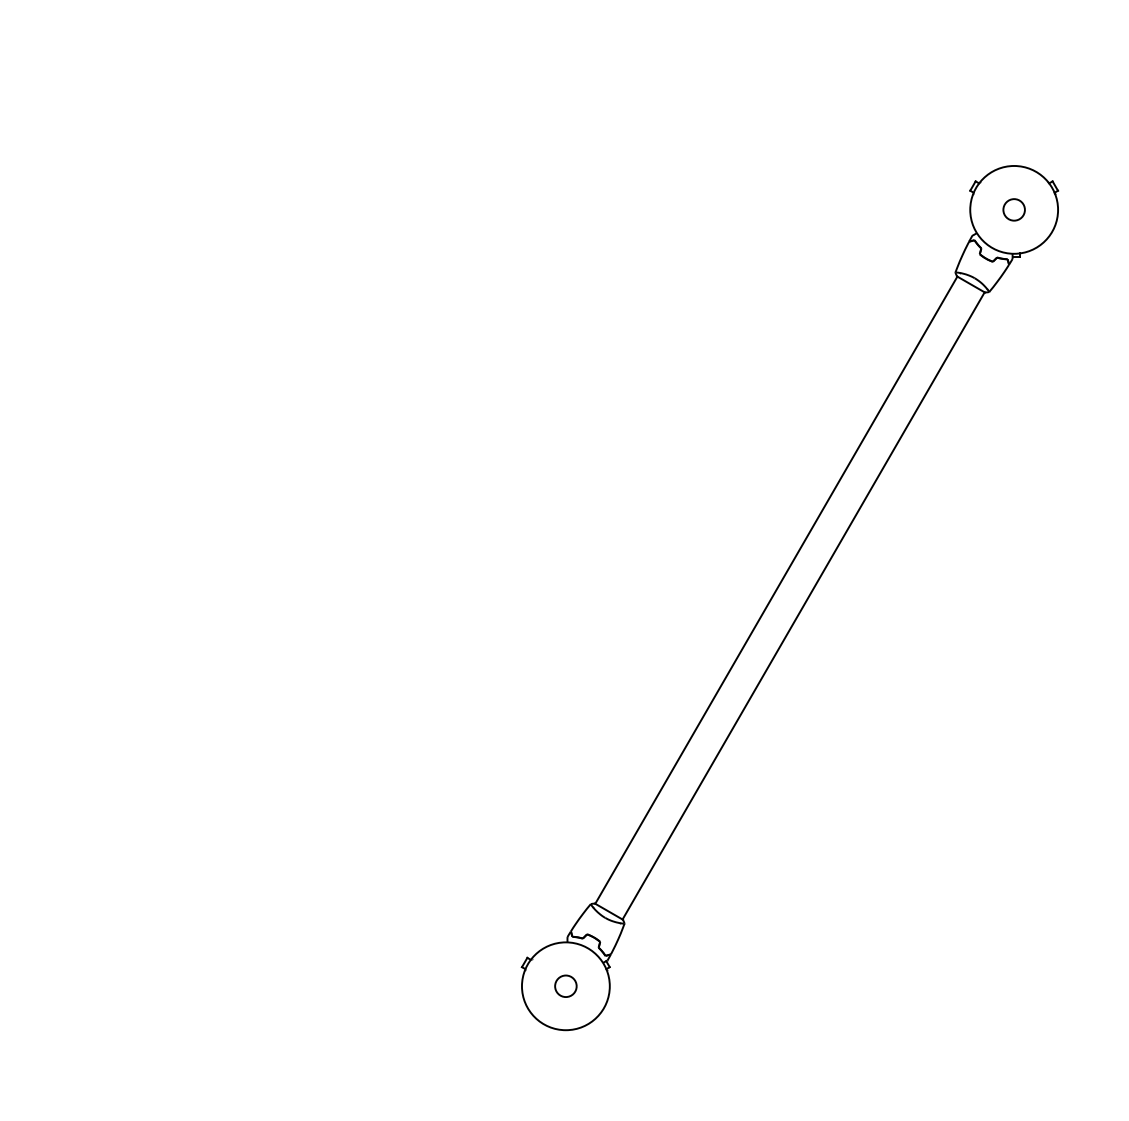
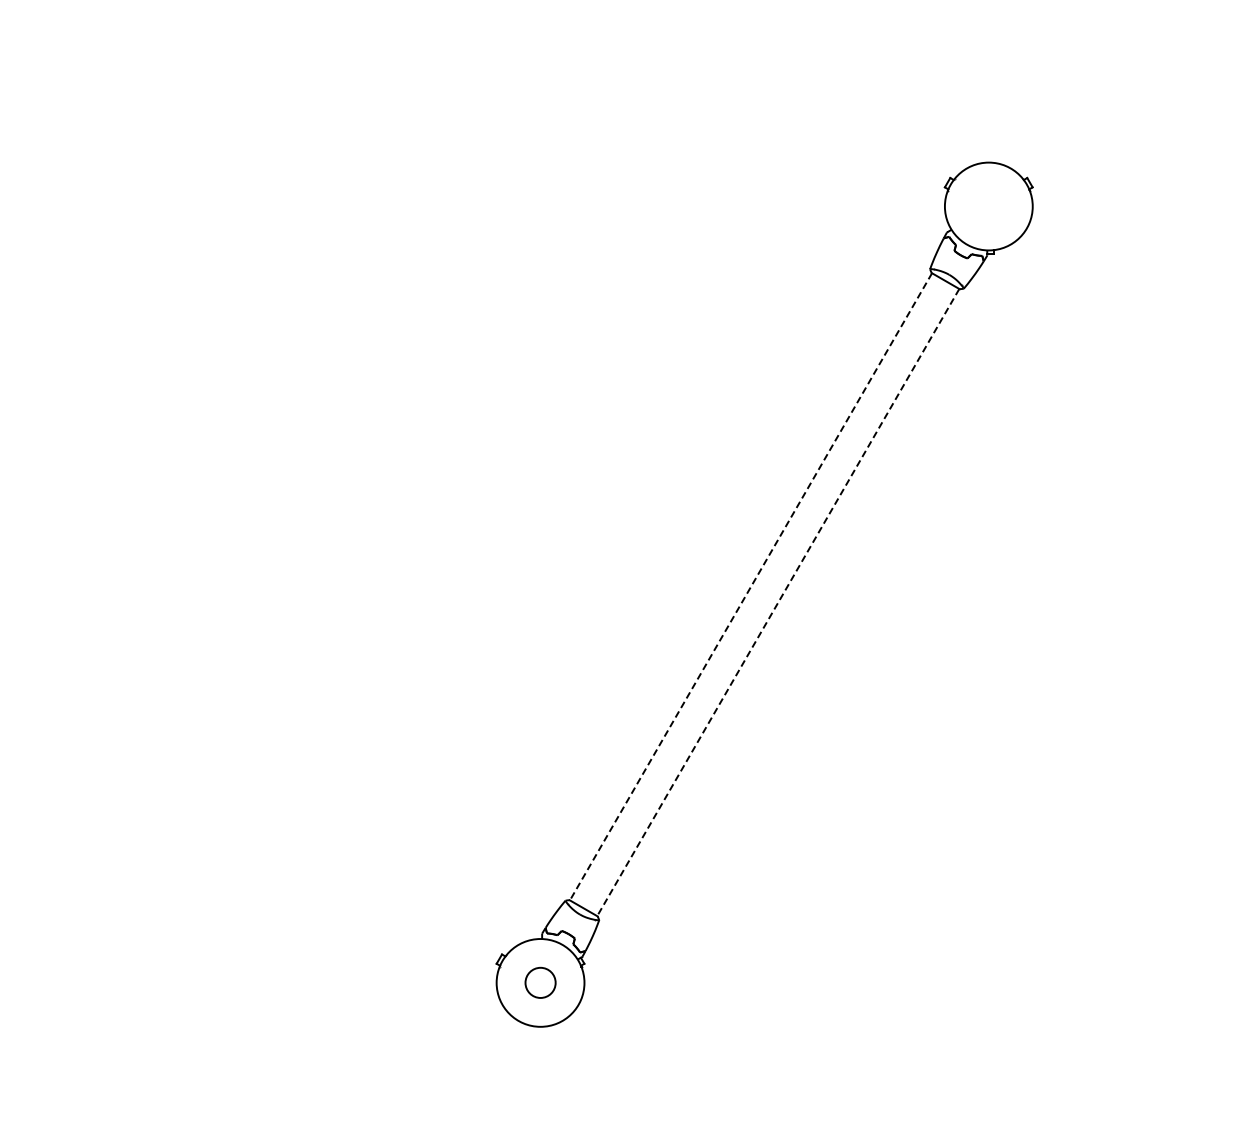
circle: (1013, 209) -> (988, 206), removed
line: (775, 590) -> (750, 587), solid -> dashed
line: (803, 605) -> (778, 602), solid -> dashed
circle: (565, 985) -> (540, 982), size x1.4

